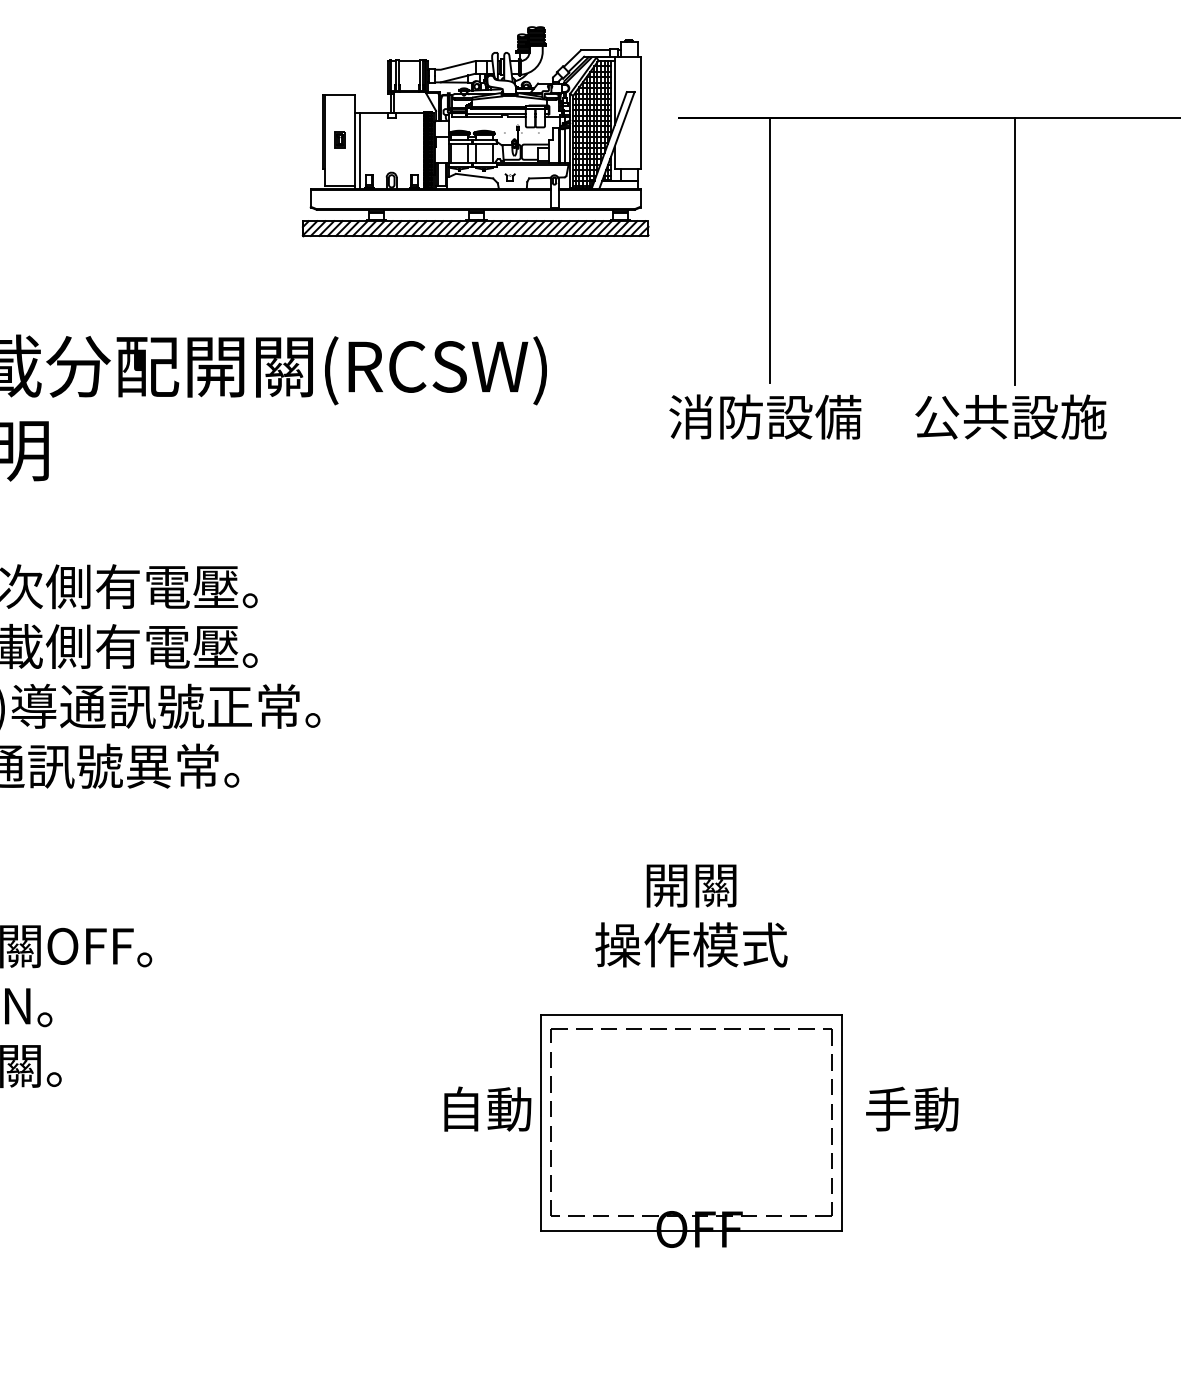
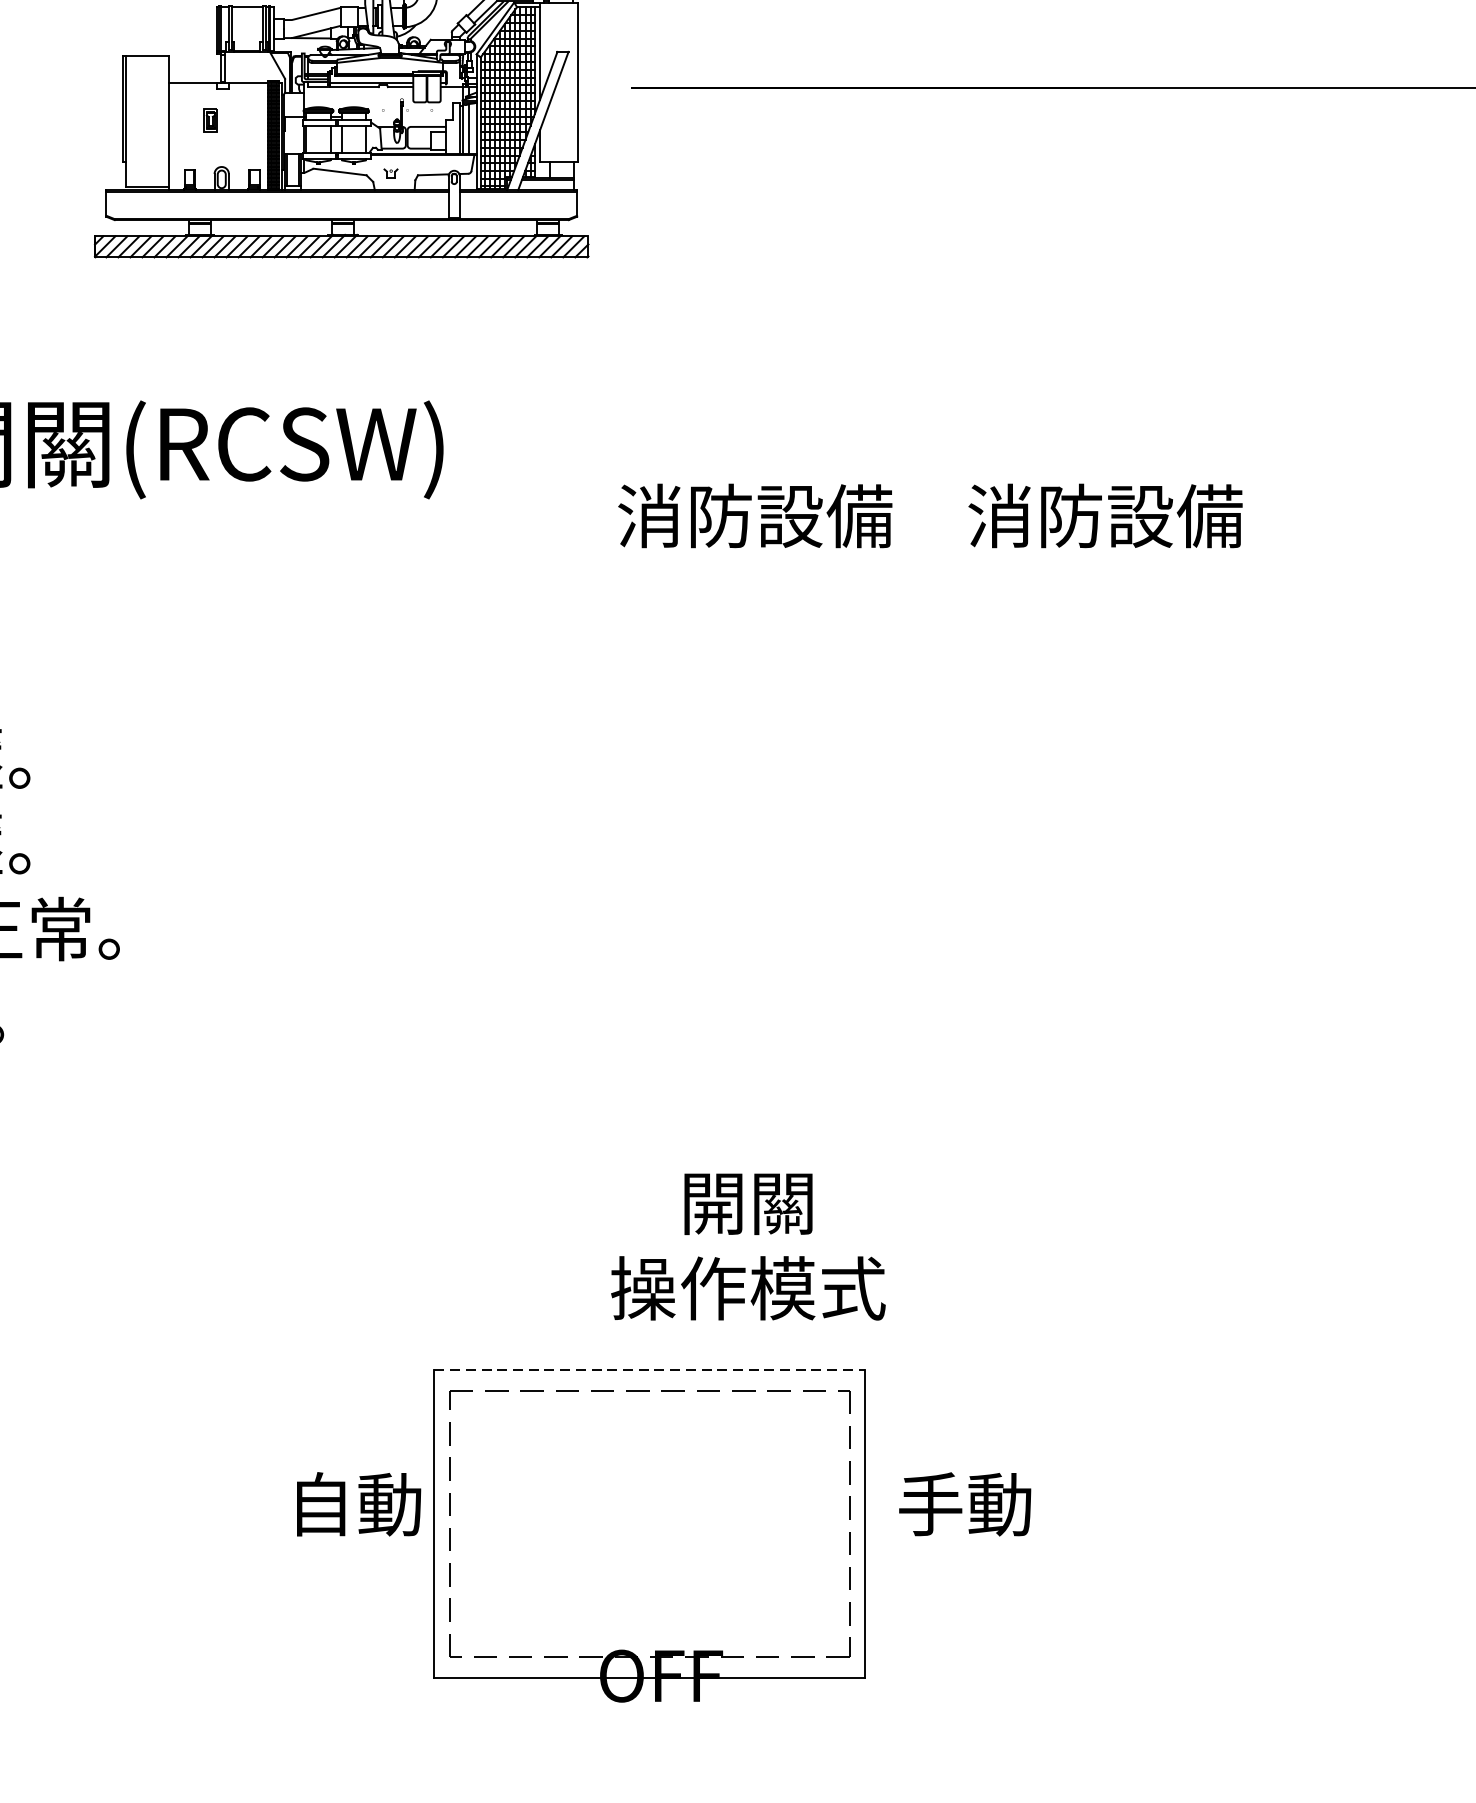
part: (339, 139) -> (210, 119), moved
line: (360, 150) -> (177, 135), removed
line: (769, 250) -> (761, 278), removed
line: (1015, 251) -> (1112, 279), removed
text: (1010, 416) -> (1105, 515), 公共設施 -> 消防設備
text: (691, 915) -> (748, 1246), moved
line: (691, 1015) -> (649, 1370), solid -> dashed

